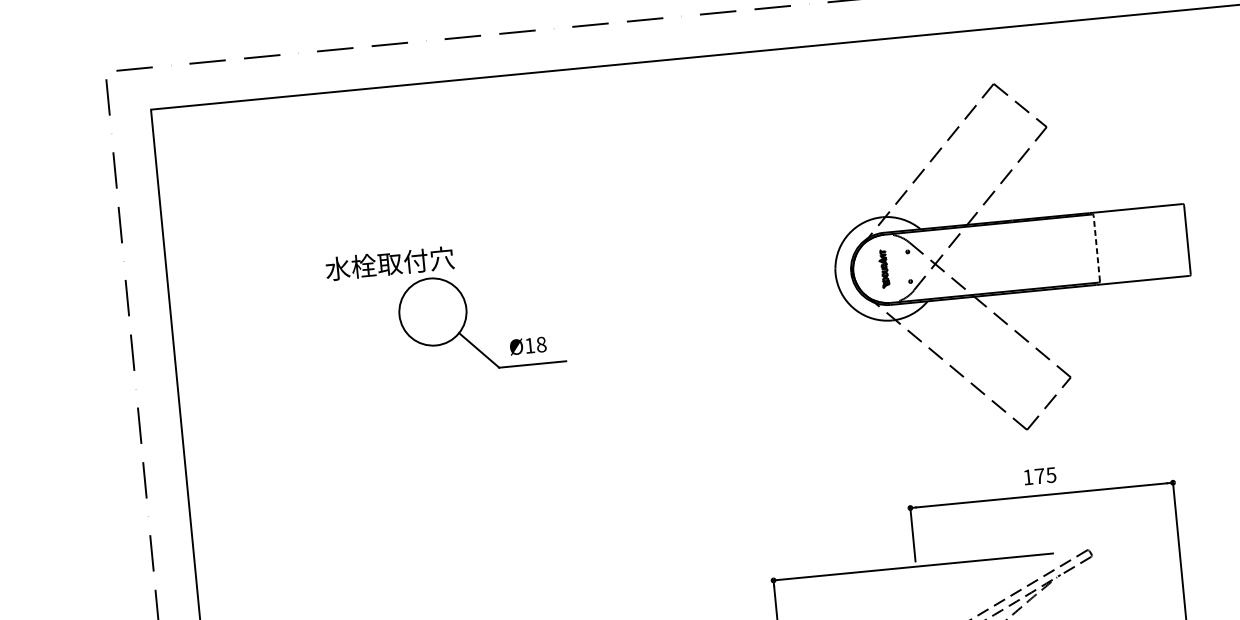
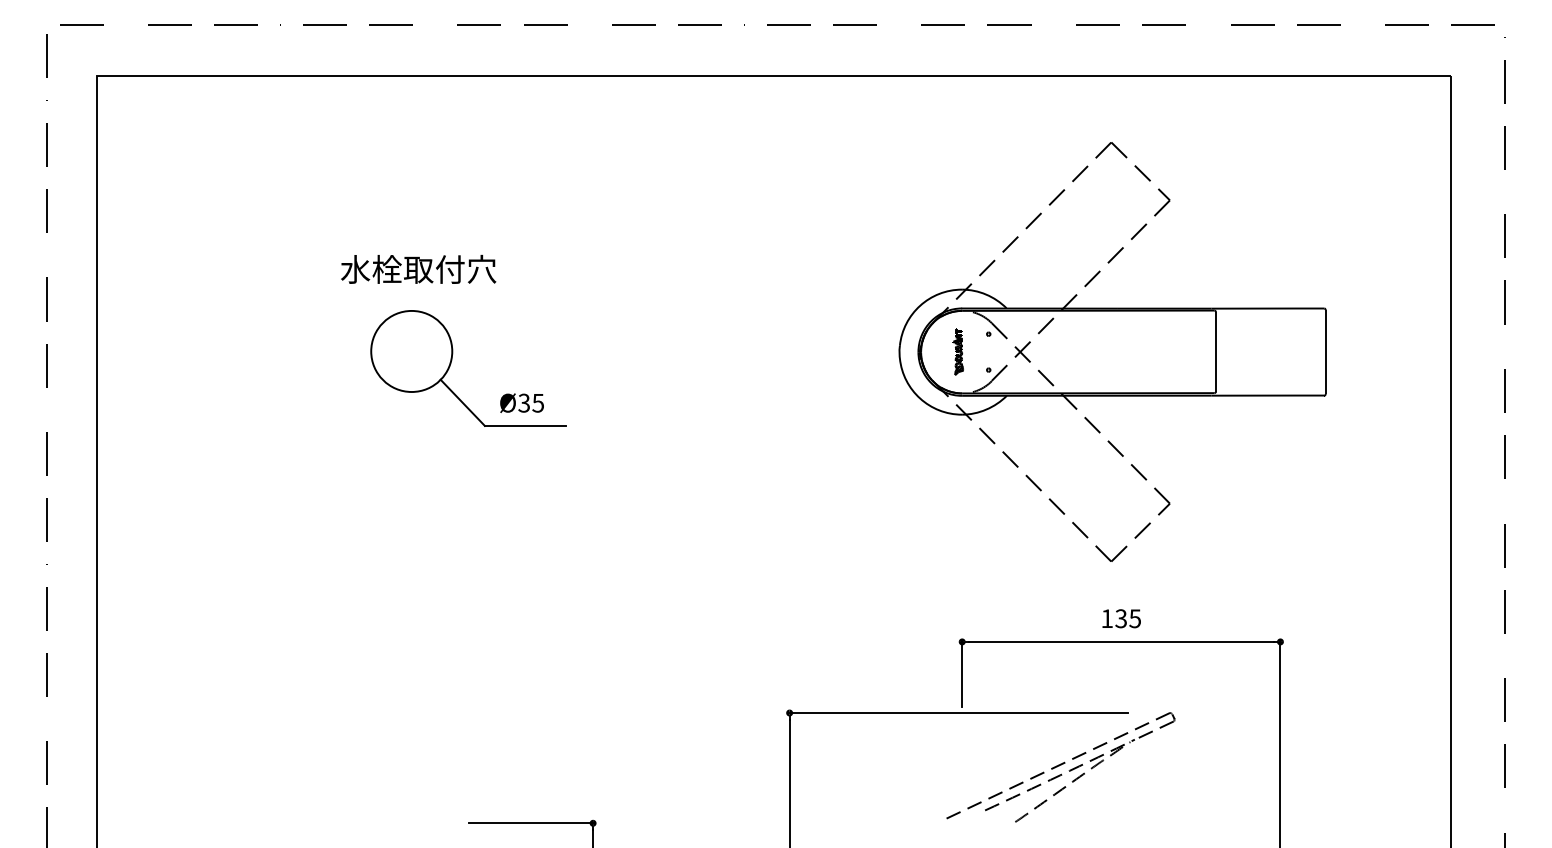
line: (1097, 248) -> (1216, 352), dashed -> solid
text: (389, 262) -> (418, 268), moved
text: (535, 344) -> (531, 402), Ø18 -> Ø35
text: (1039, 476) -> (1121, 618), 175 -> 135

